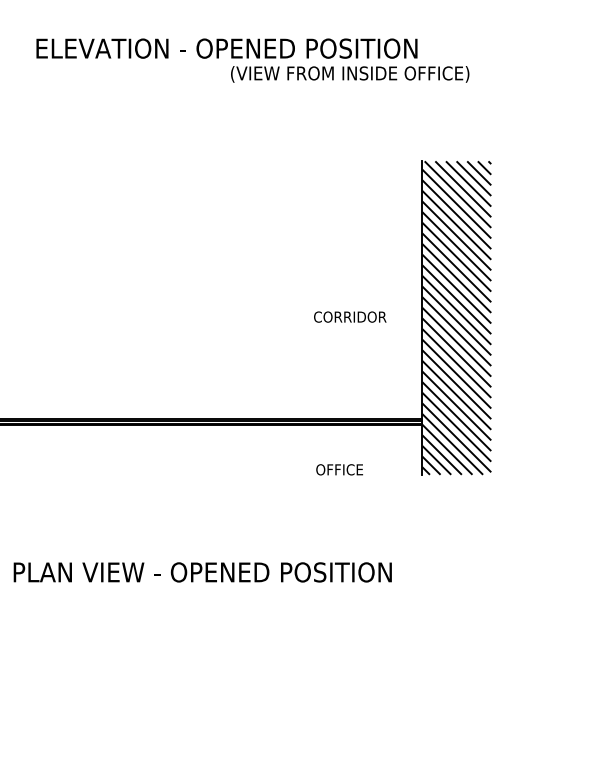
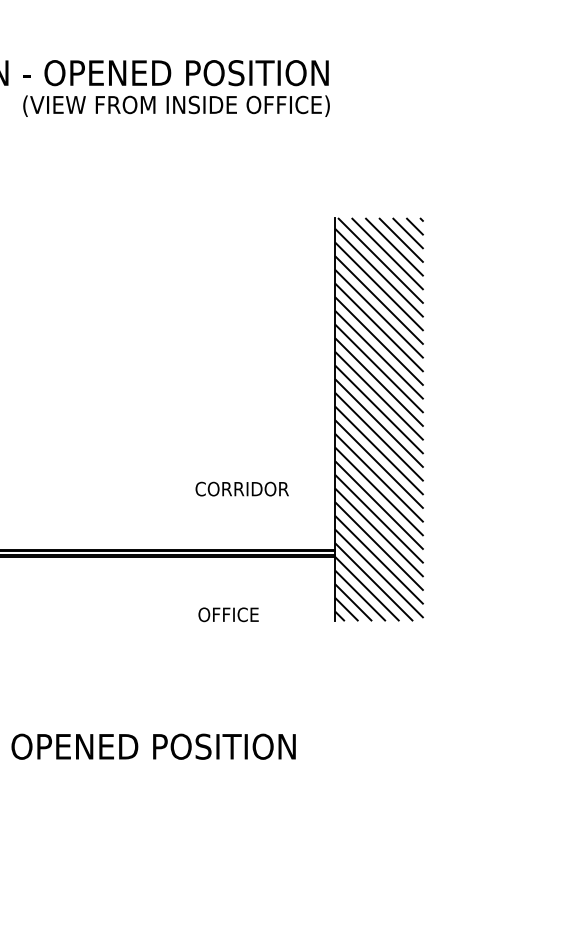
text: (350, 74) -> (176, 106), moved
text: (350, 316) -> (242, 488), moved

